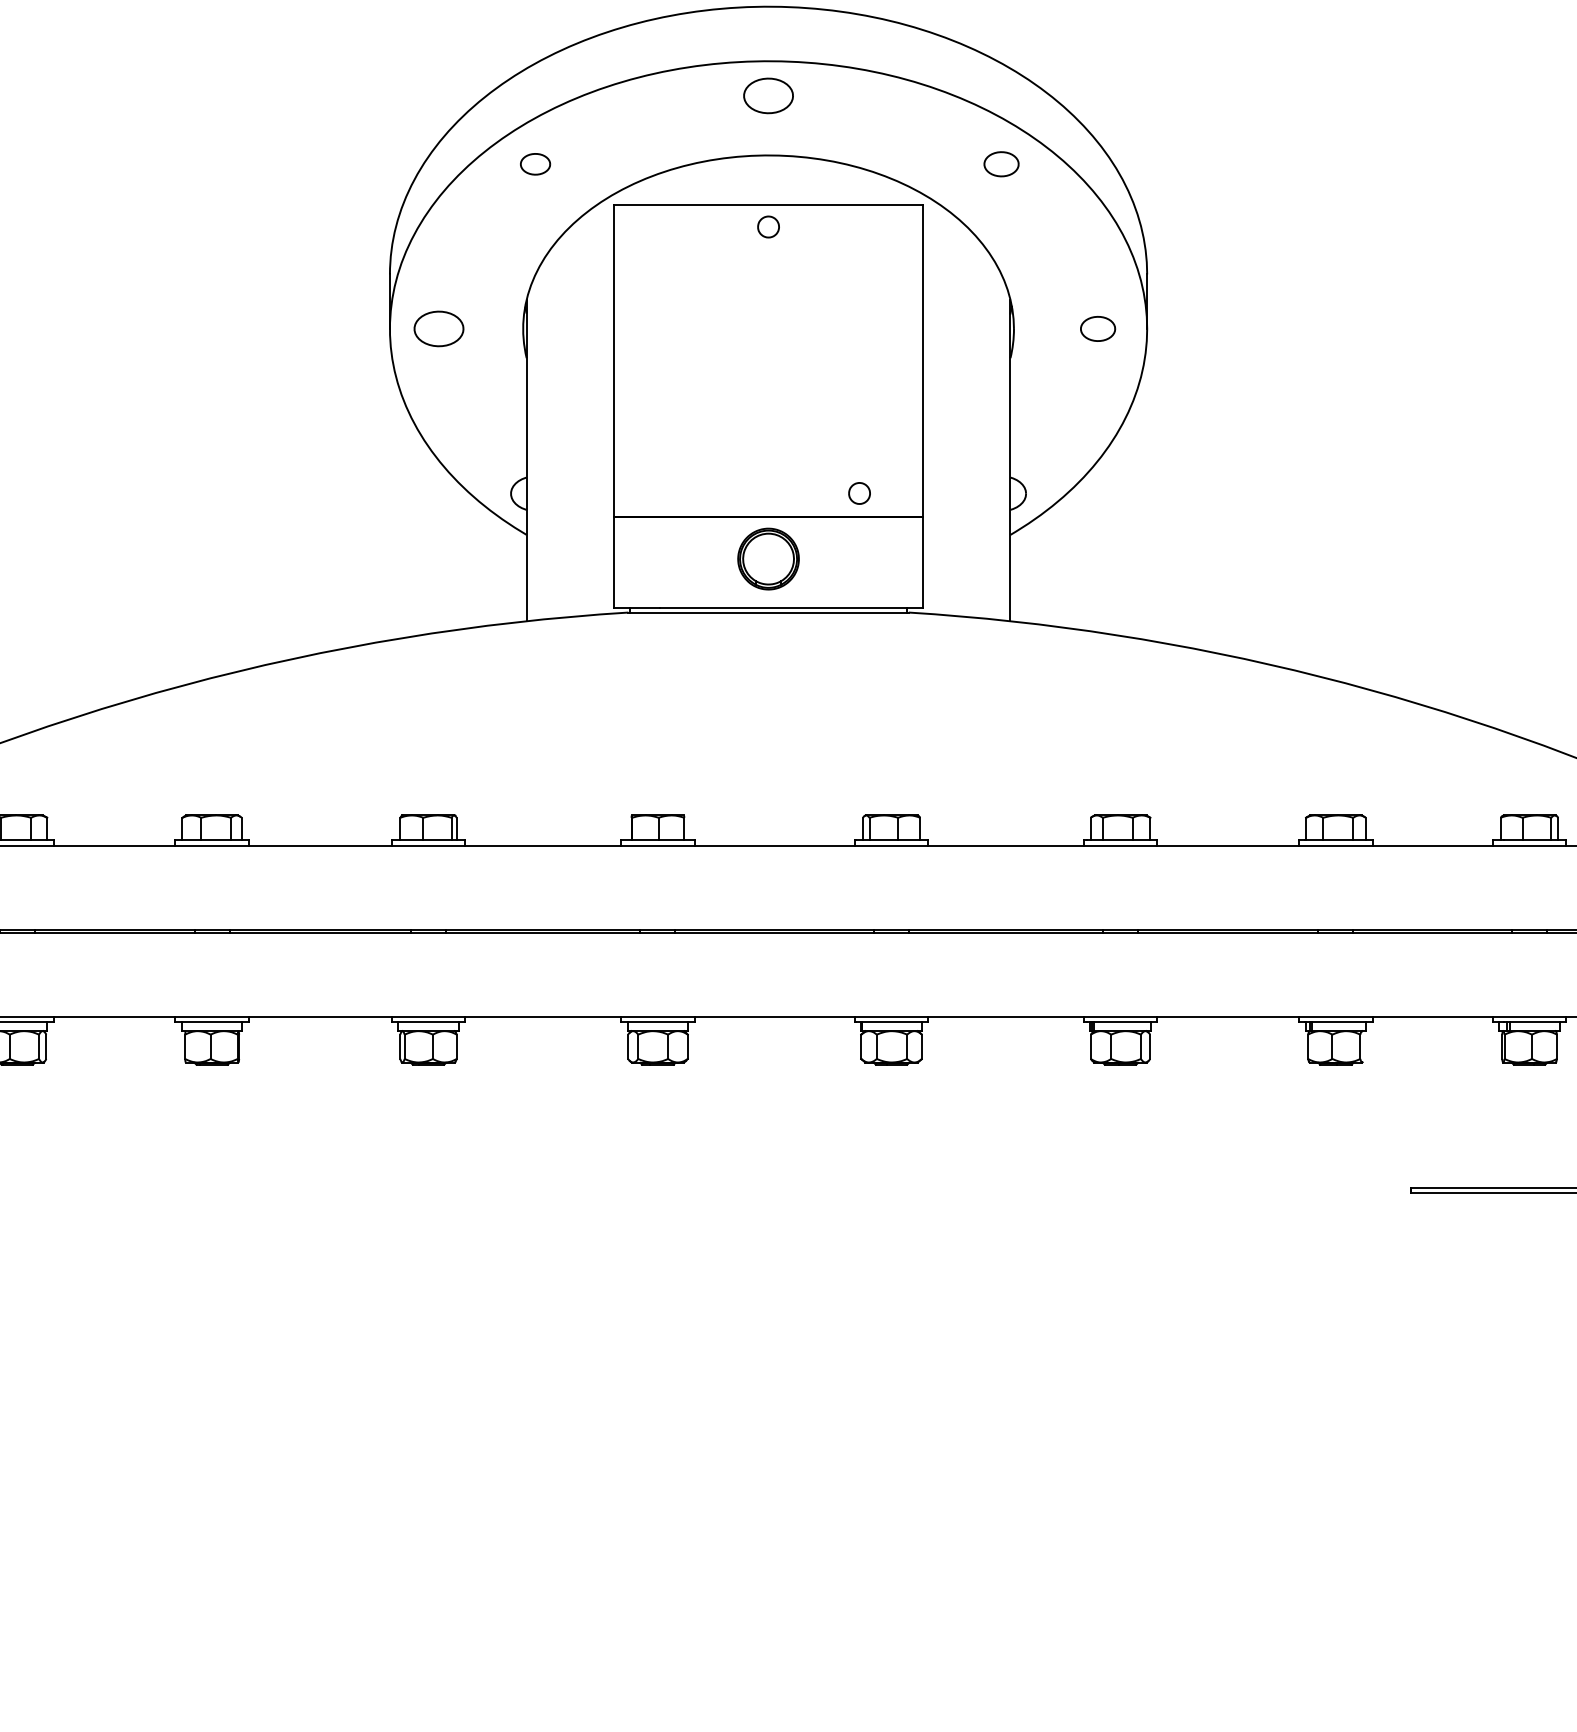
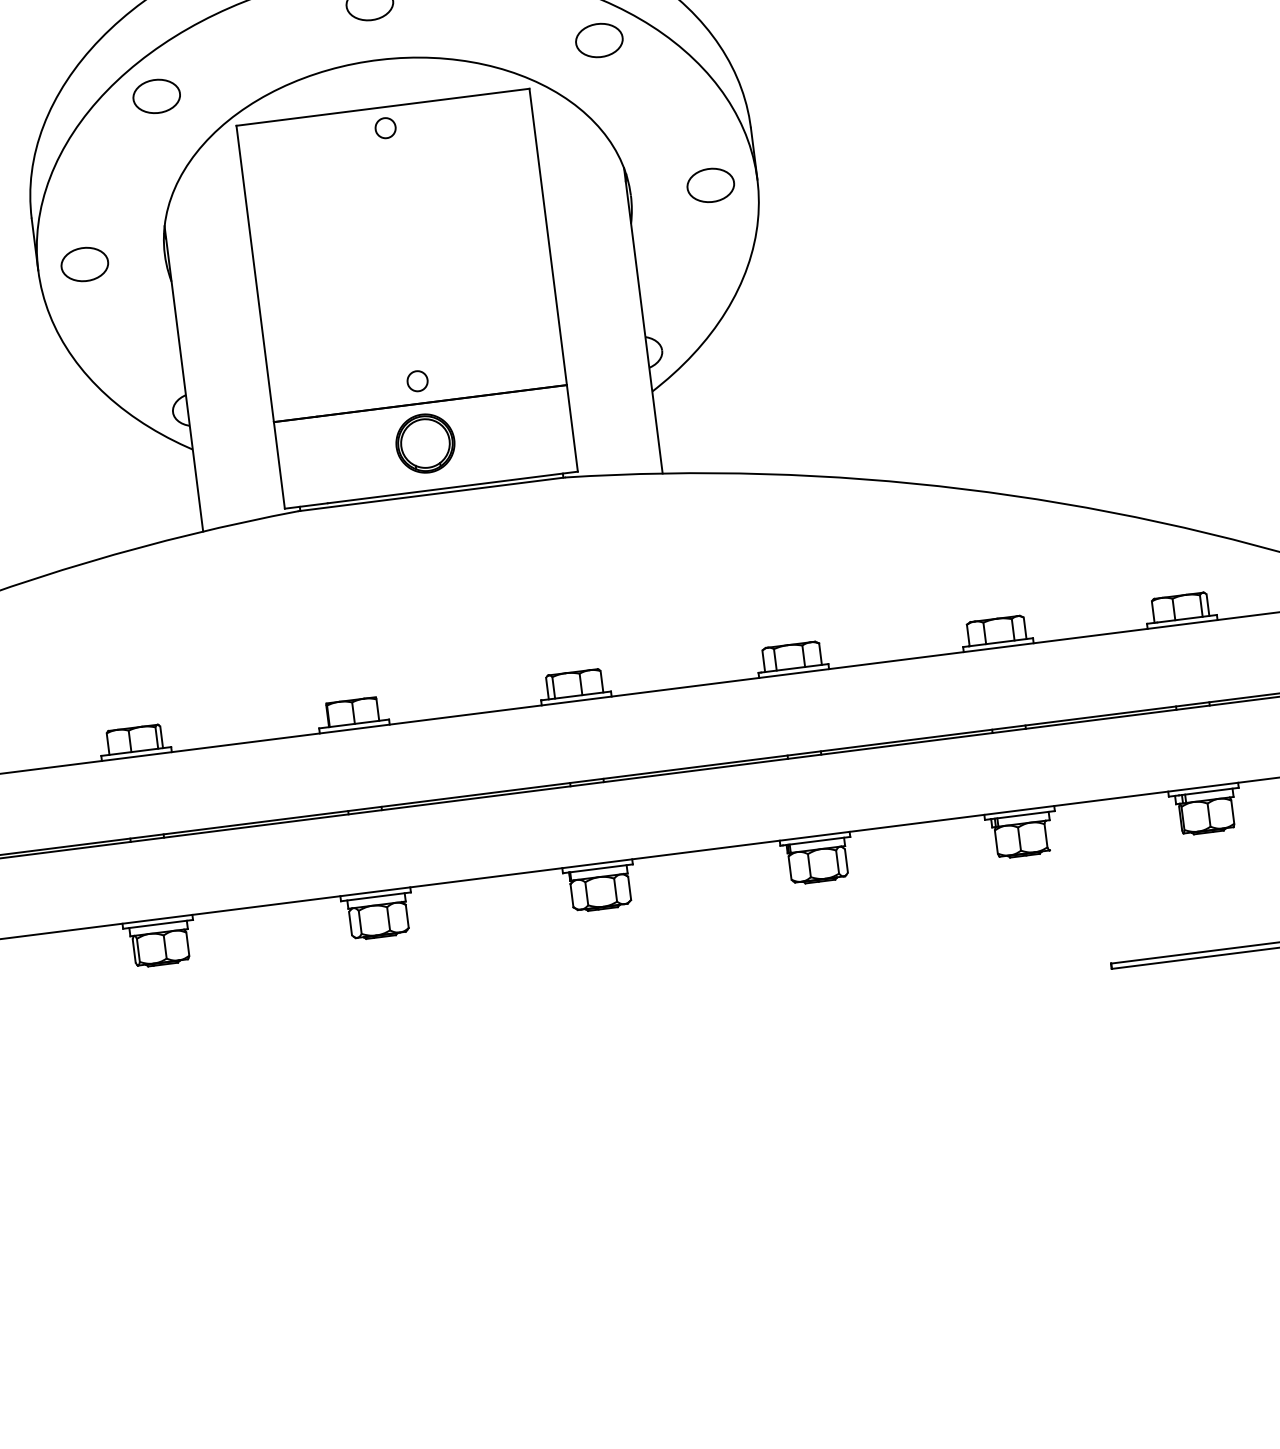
part: (535, 164) -> (156, 96), size x1.67
part: (1001, 164) -> (599, 40), size x1.43
part: (1097, 328) -> (710, 185), size x1.43
part: (859, 493) -> (417, 381), moved

